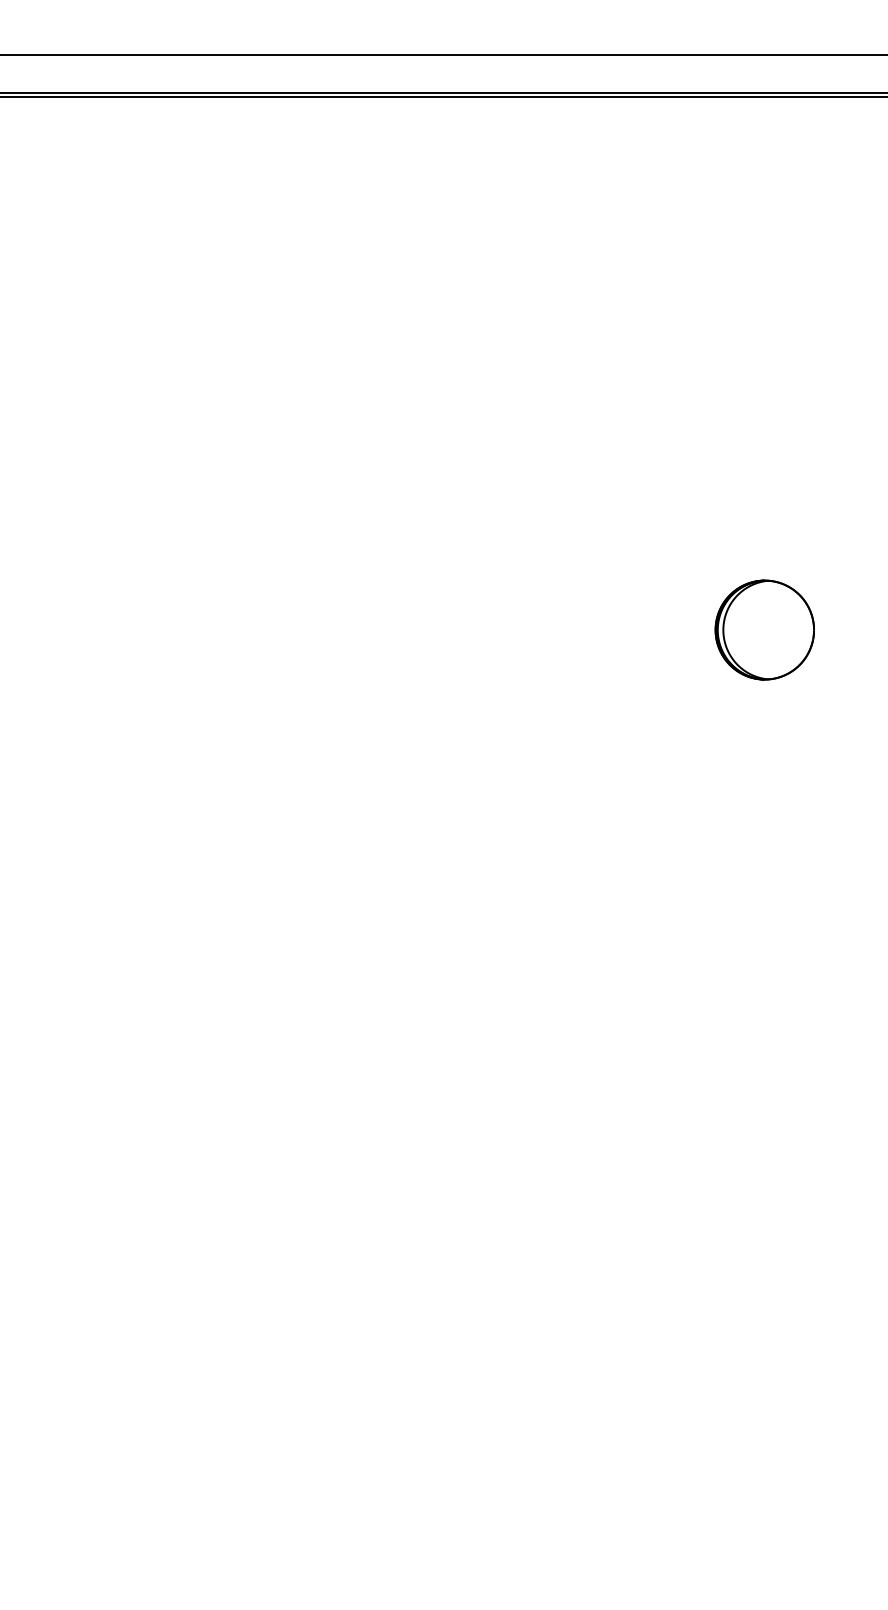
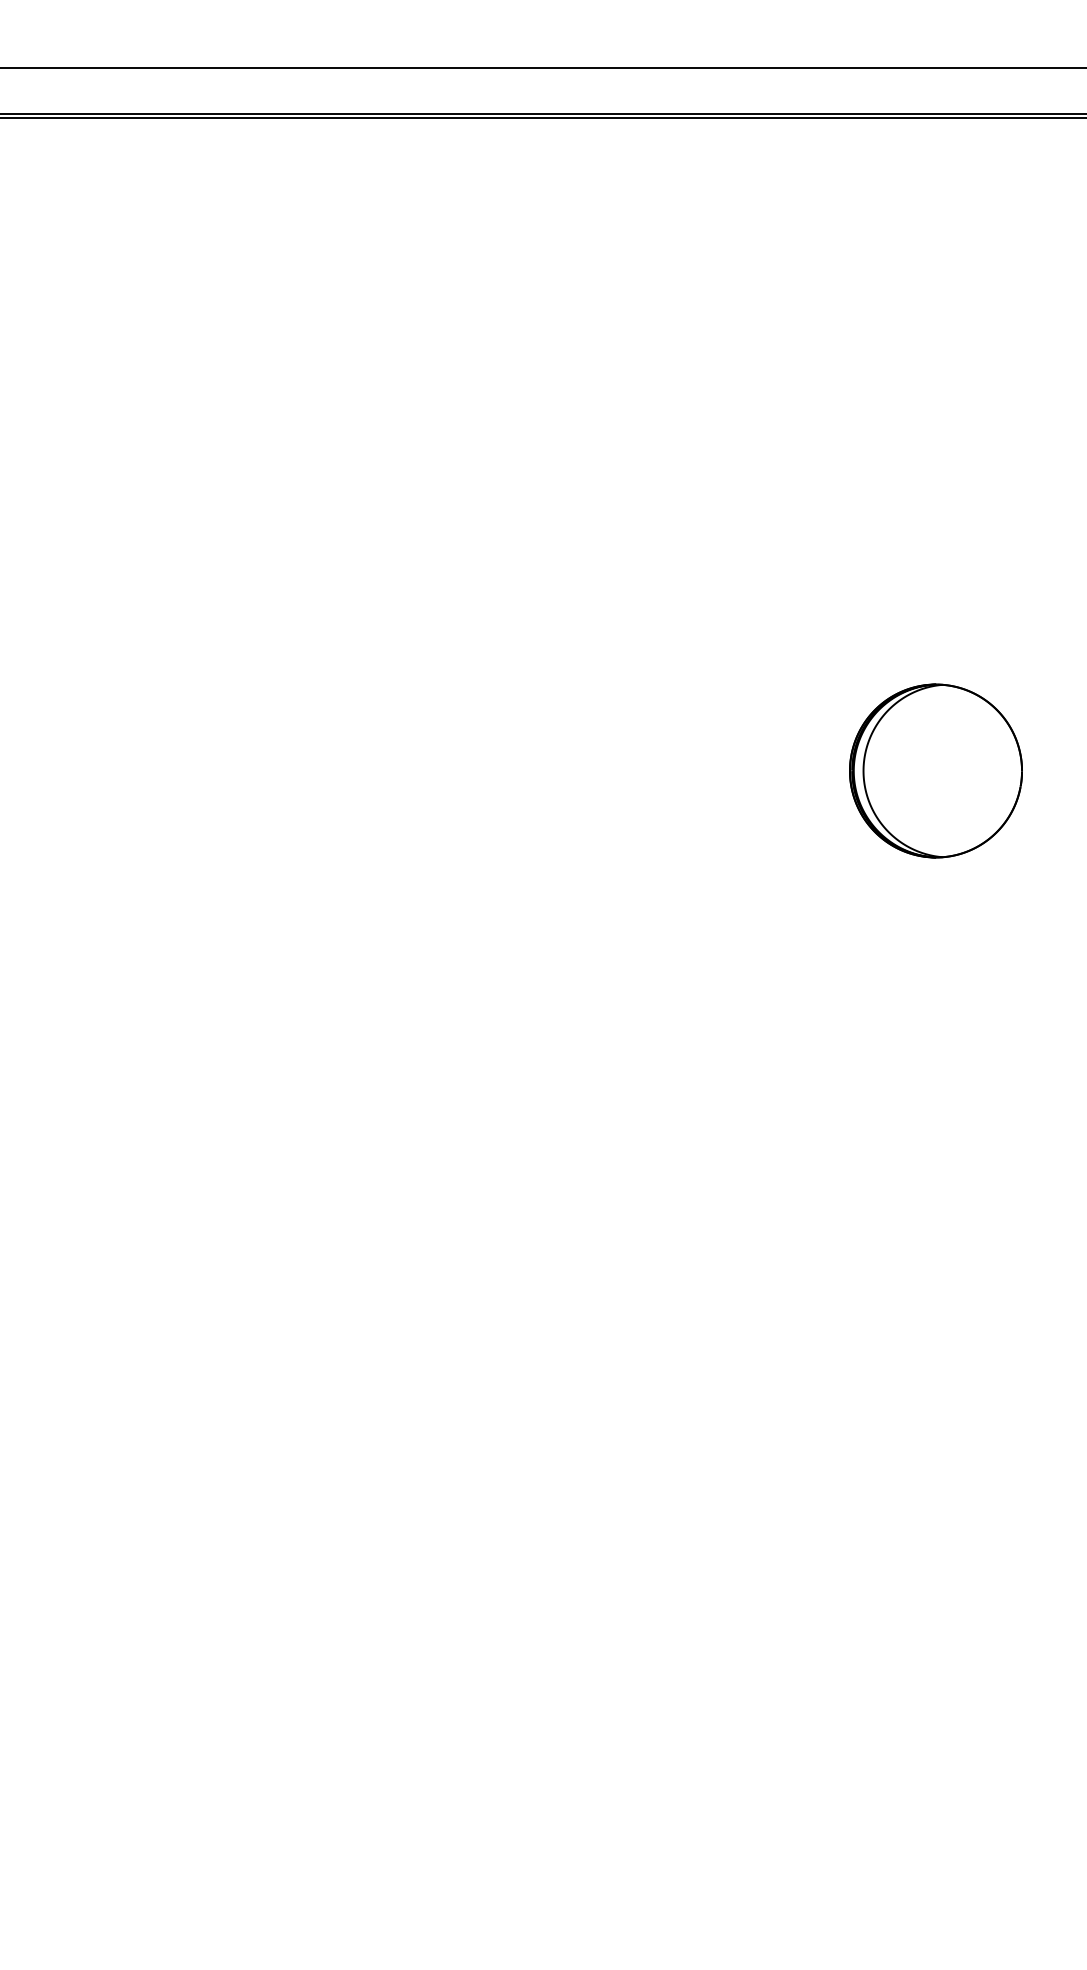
part: (764, 629) -> (935, 770), size x1.43

